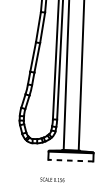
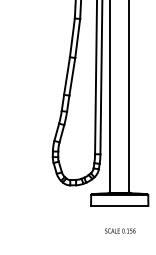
line: (70, 160) -> (119, 205), dashed -> solid
text: (52, 179) -> (120, 230), moved

